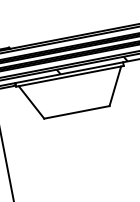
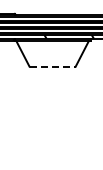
line: (78, 111) -> (53, 66), solid -> dashed

